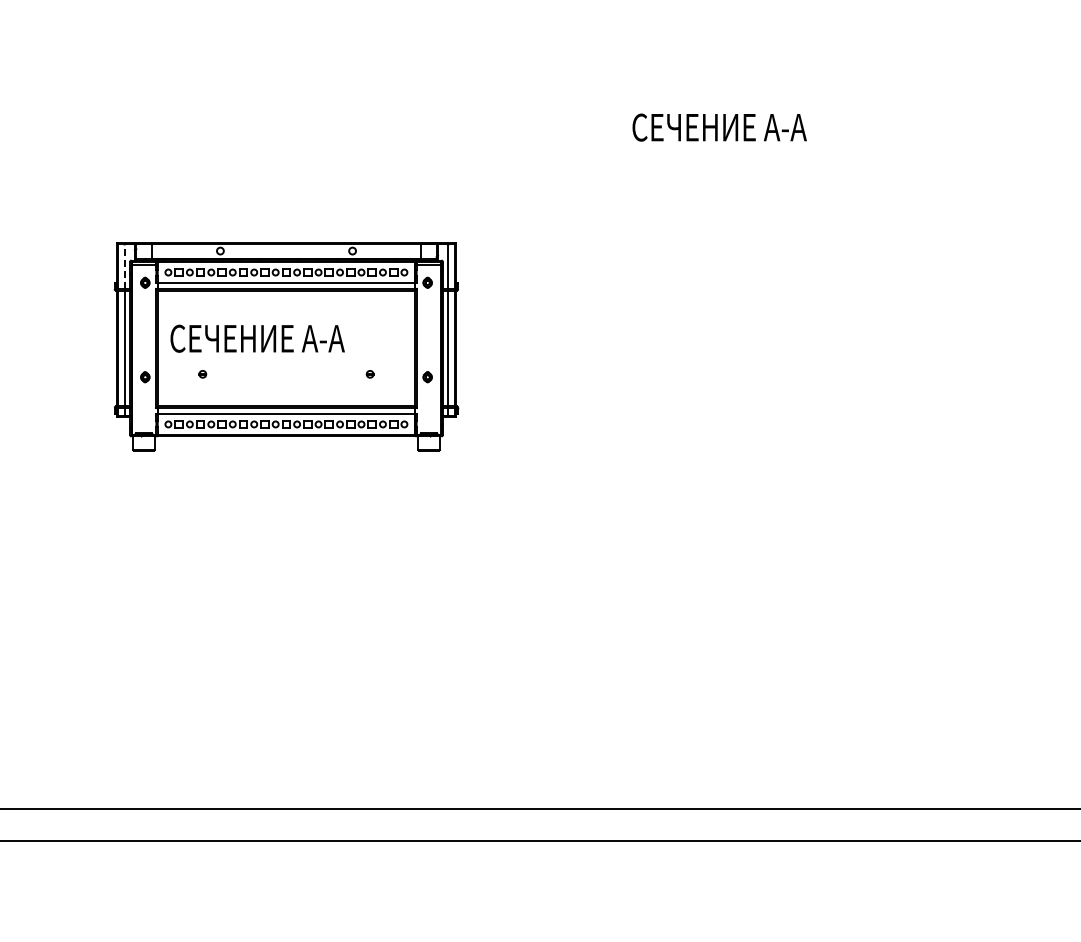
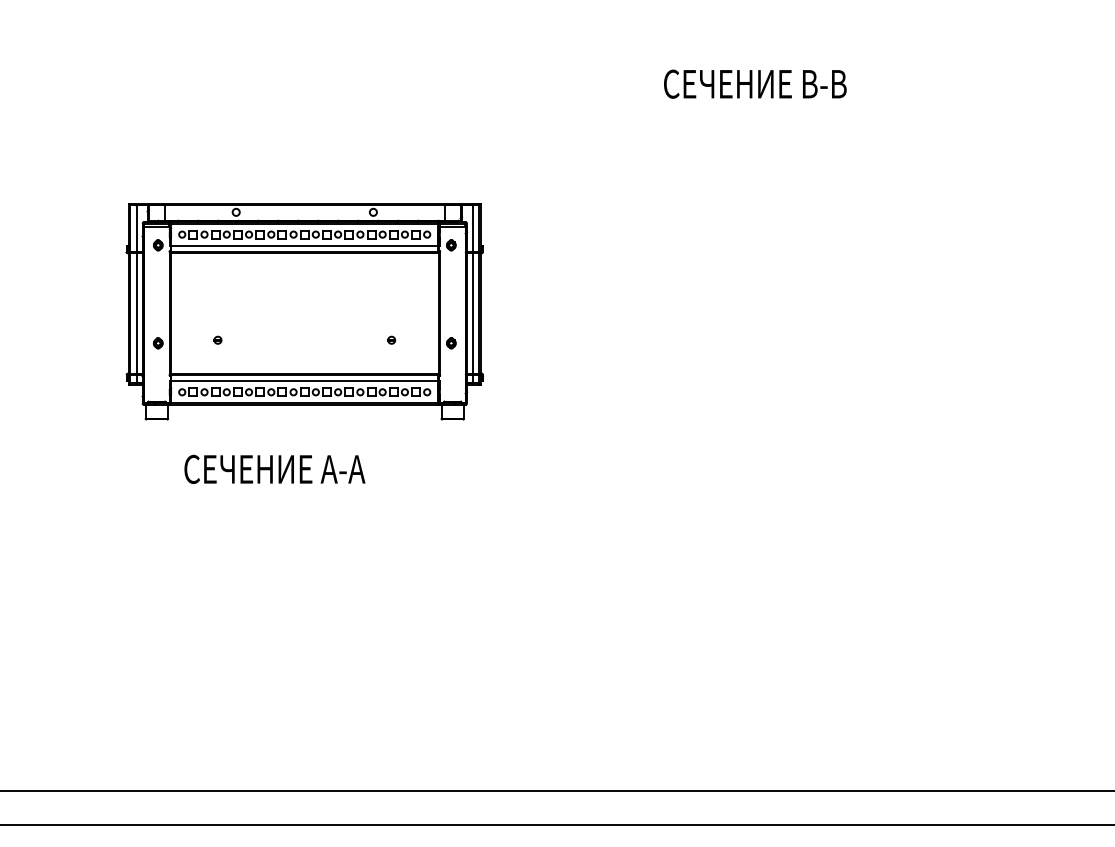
text: (786, 127) -> (823, 84), СЕЧЕНИЕ A-A -> СЕЧЕНИЕ B-B
line: (124, 266) -> (136, 228), dashed -> solid
text: (257, 338) -> (274, 469), moved

